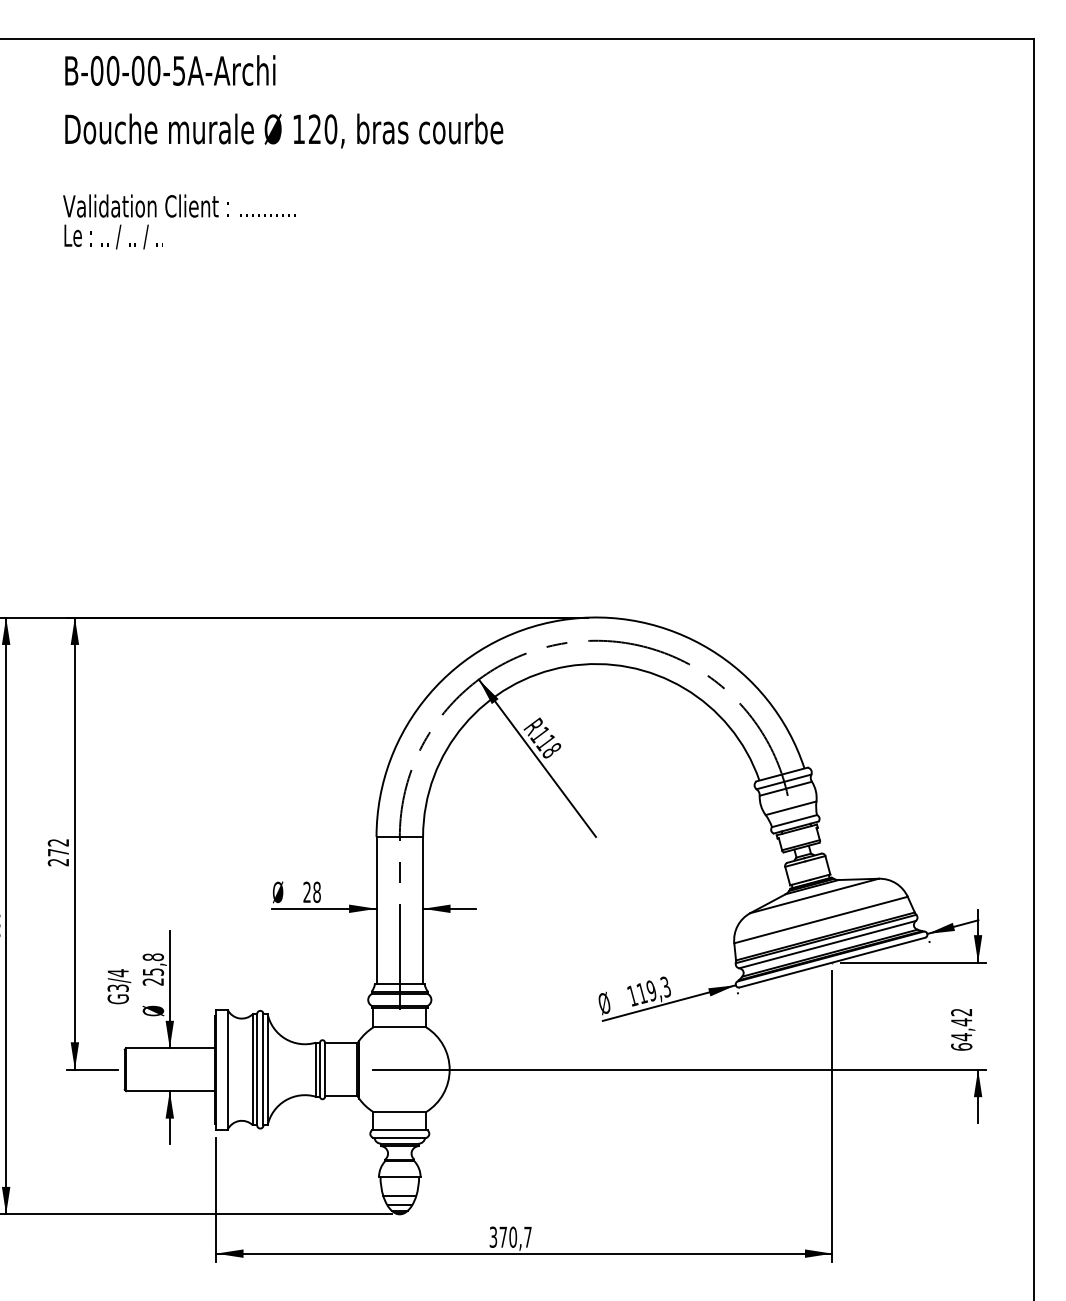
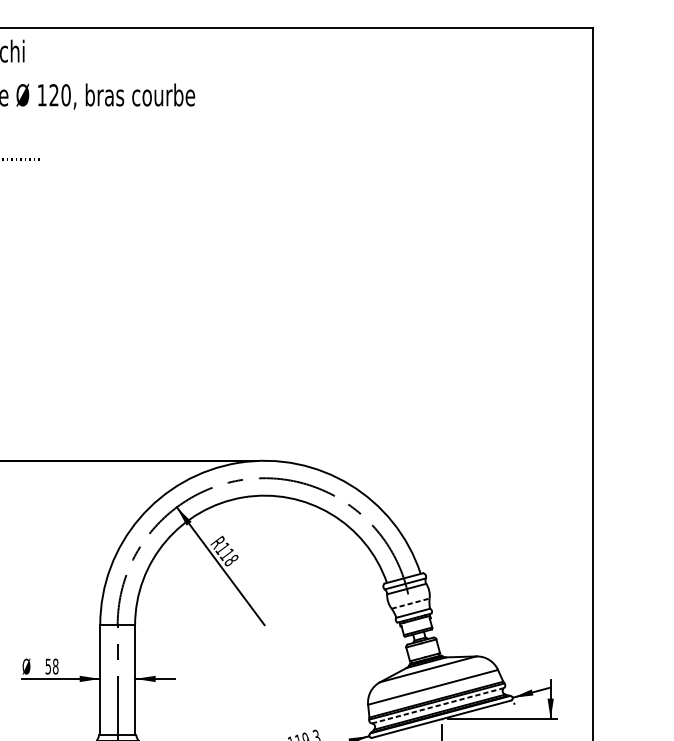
line: (791, 808) -> (410, 603), solid -> dashed
text: (306, 892) -> (47, 666), 28 -> 58
line: (828, 944) -> (438, 705), solid -> dashed

